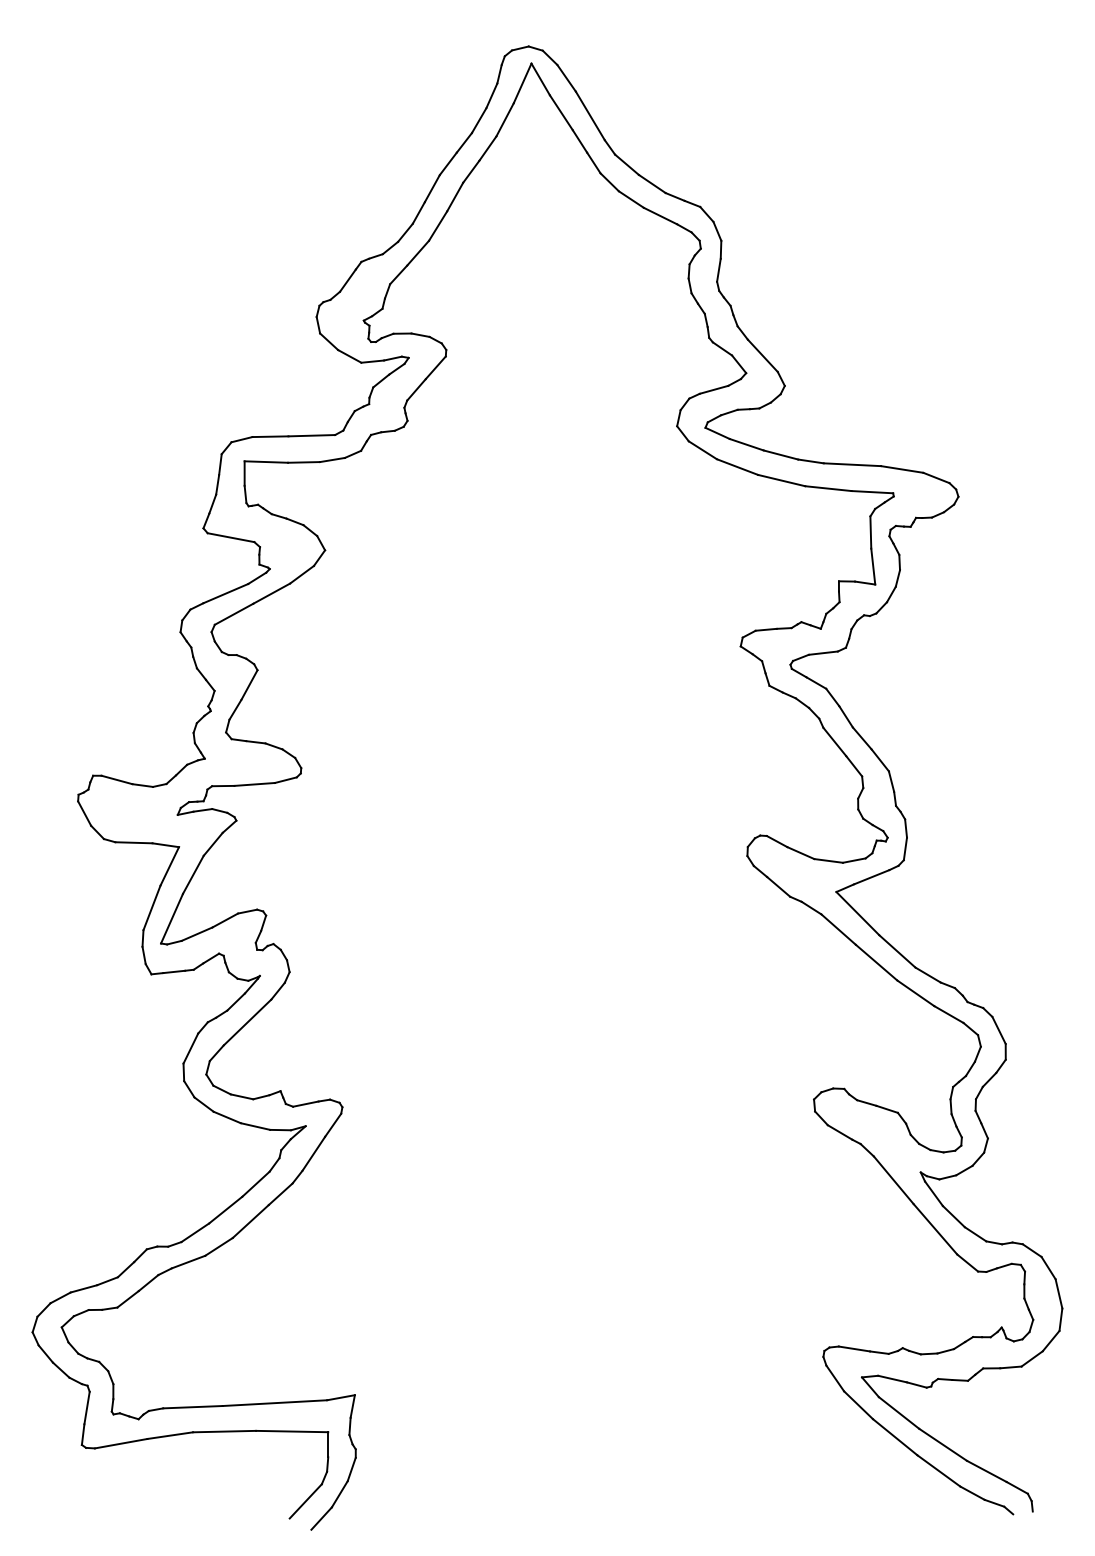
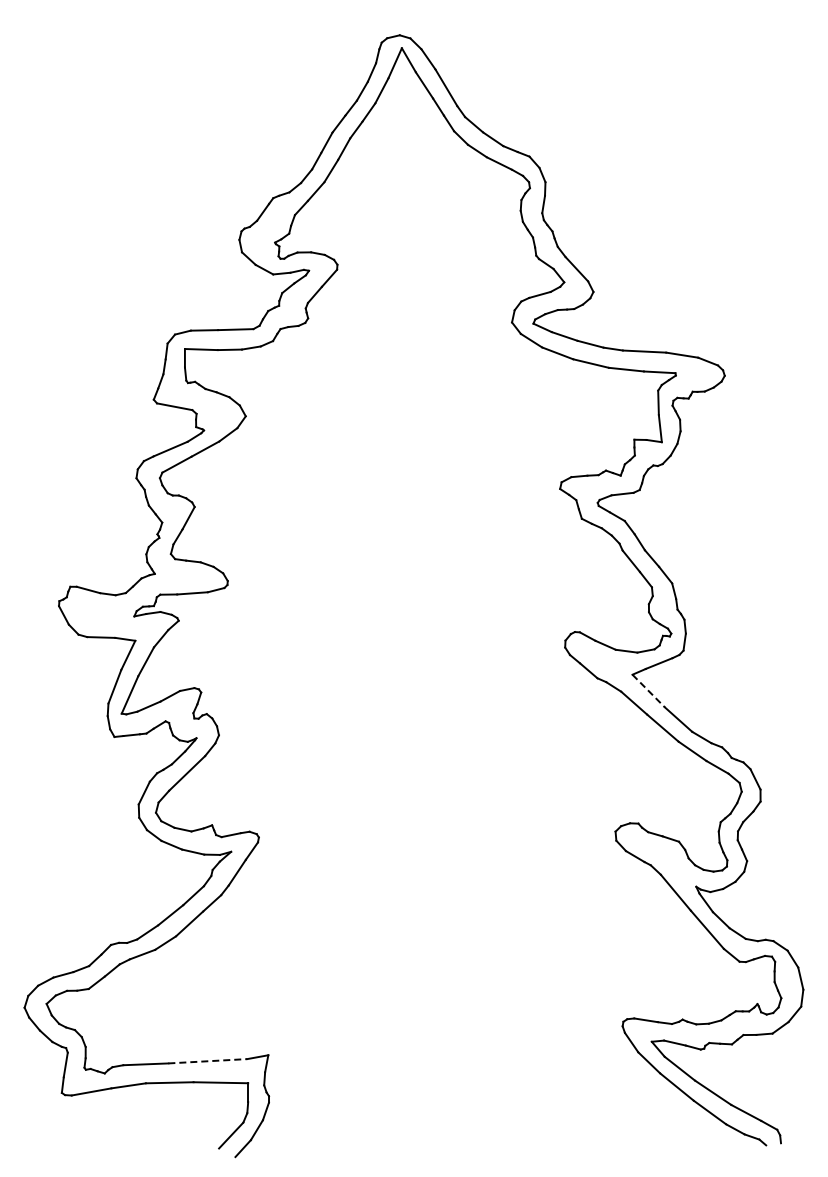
line: (858, 914) -> (649, 691), solid -> dashed
line: (274, 1403) -> (207, 1061), solid -> dashed

